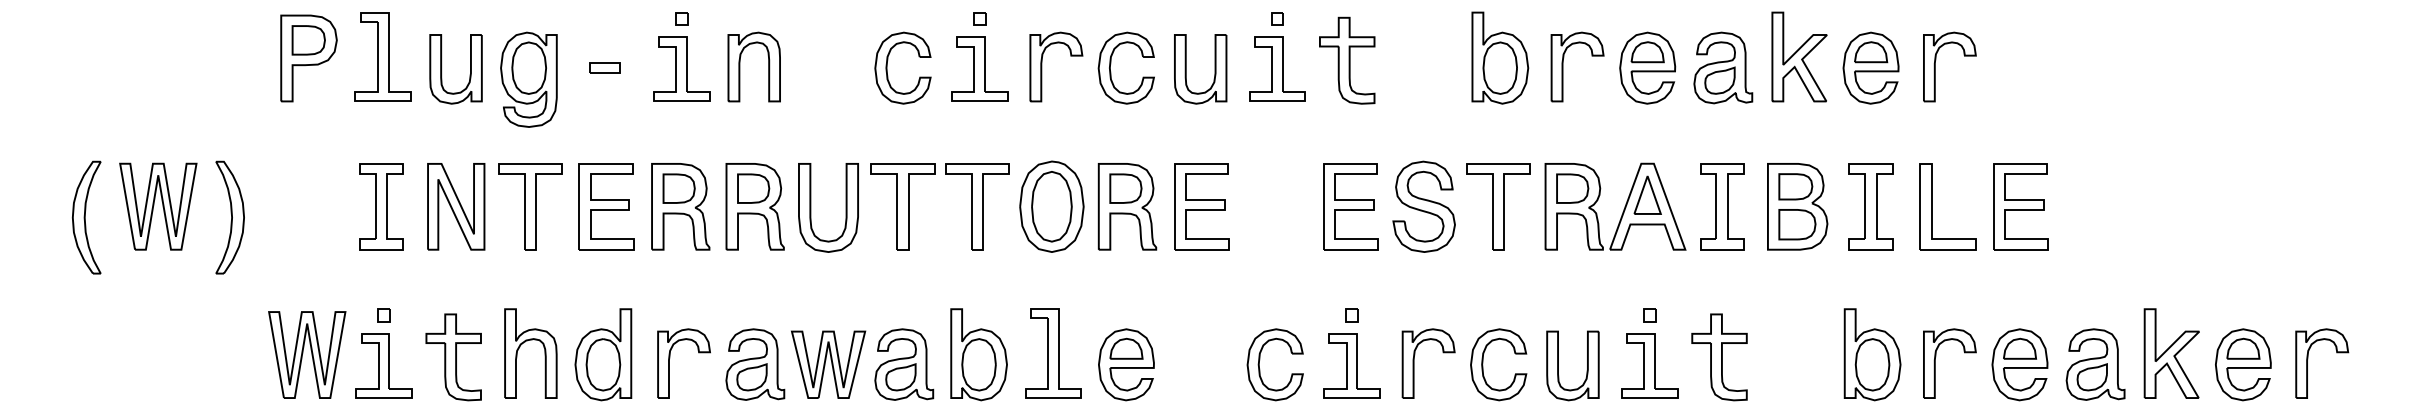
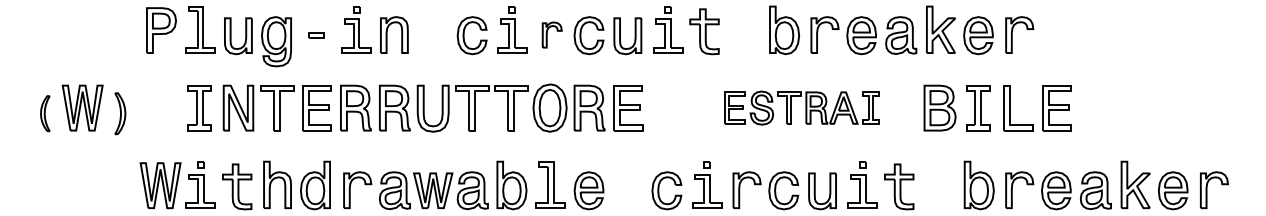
part: (1054, 65) -> (551, 34), size x0.7
part: (1532, 205) -> (801, 107), size x0.7
part: (87, 217) -> (45, 113), size x0.6
part: (230, 217) -> (120, 113), size x0.7

